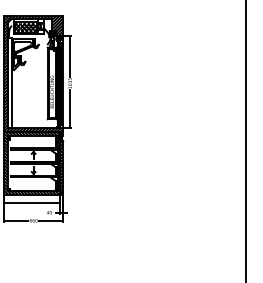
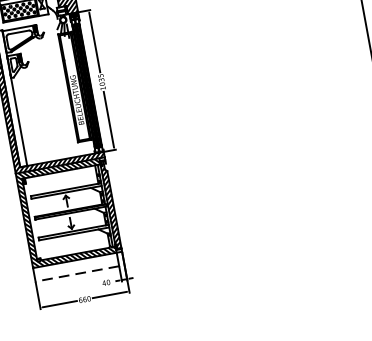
line: (31, 203) -> (76, 274), solid -> dashed

